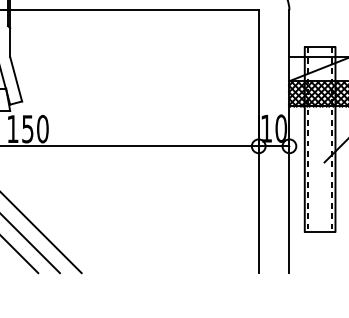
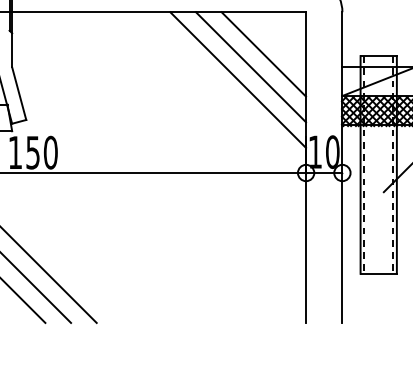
line: (222, 45) -> (263, 53), added
line: (211, 56) -> (250, 66), added
line: (200, 67) -> (237, 79), added

